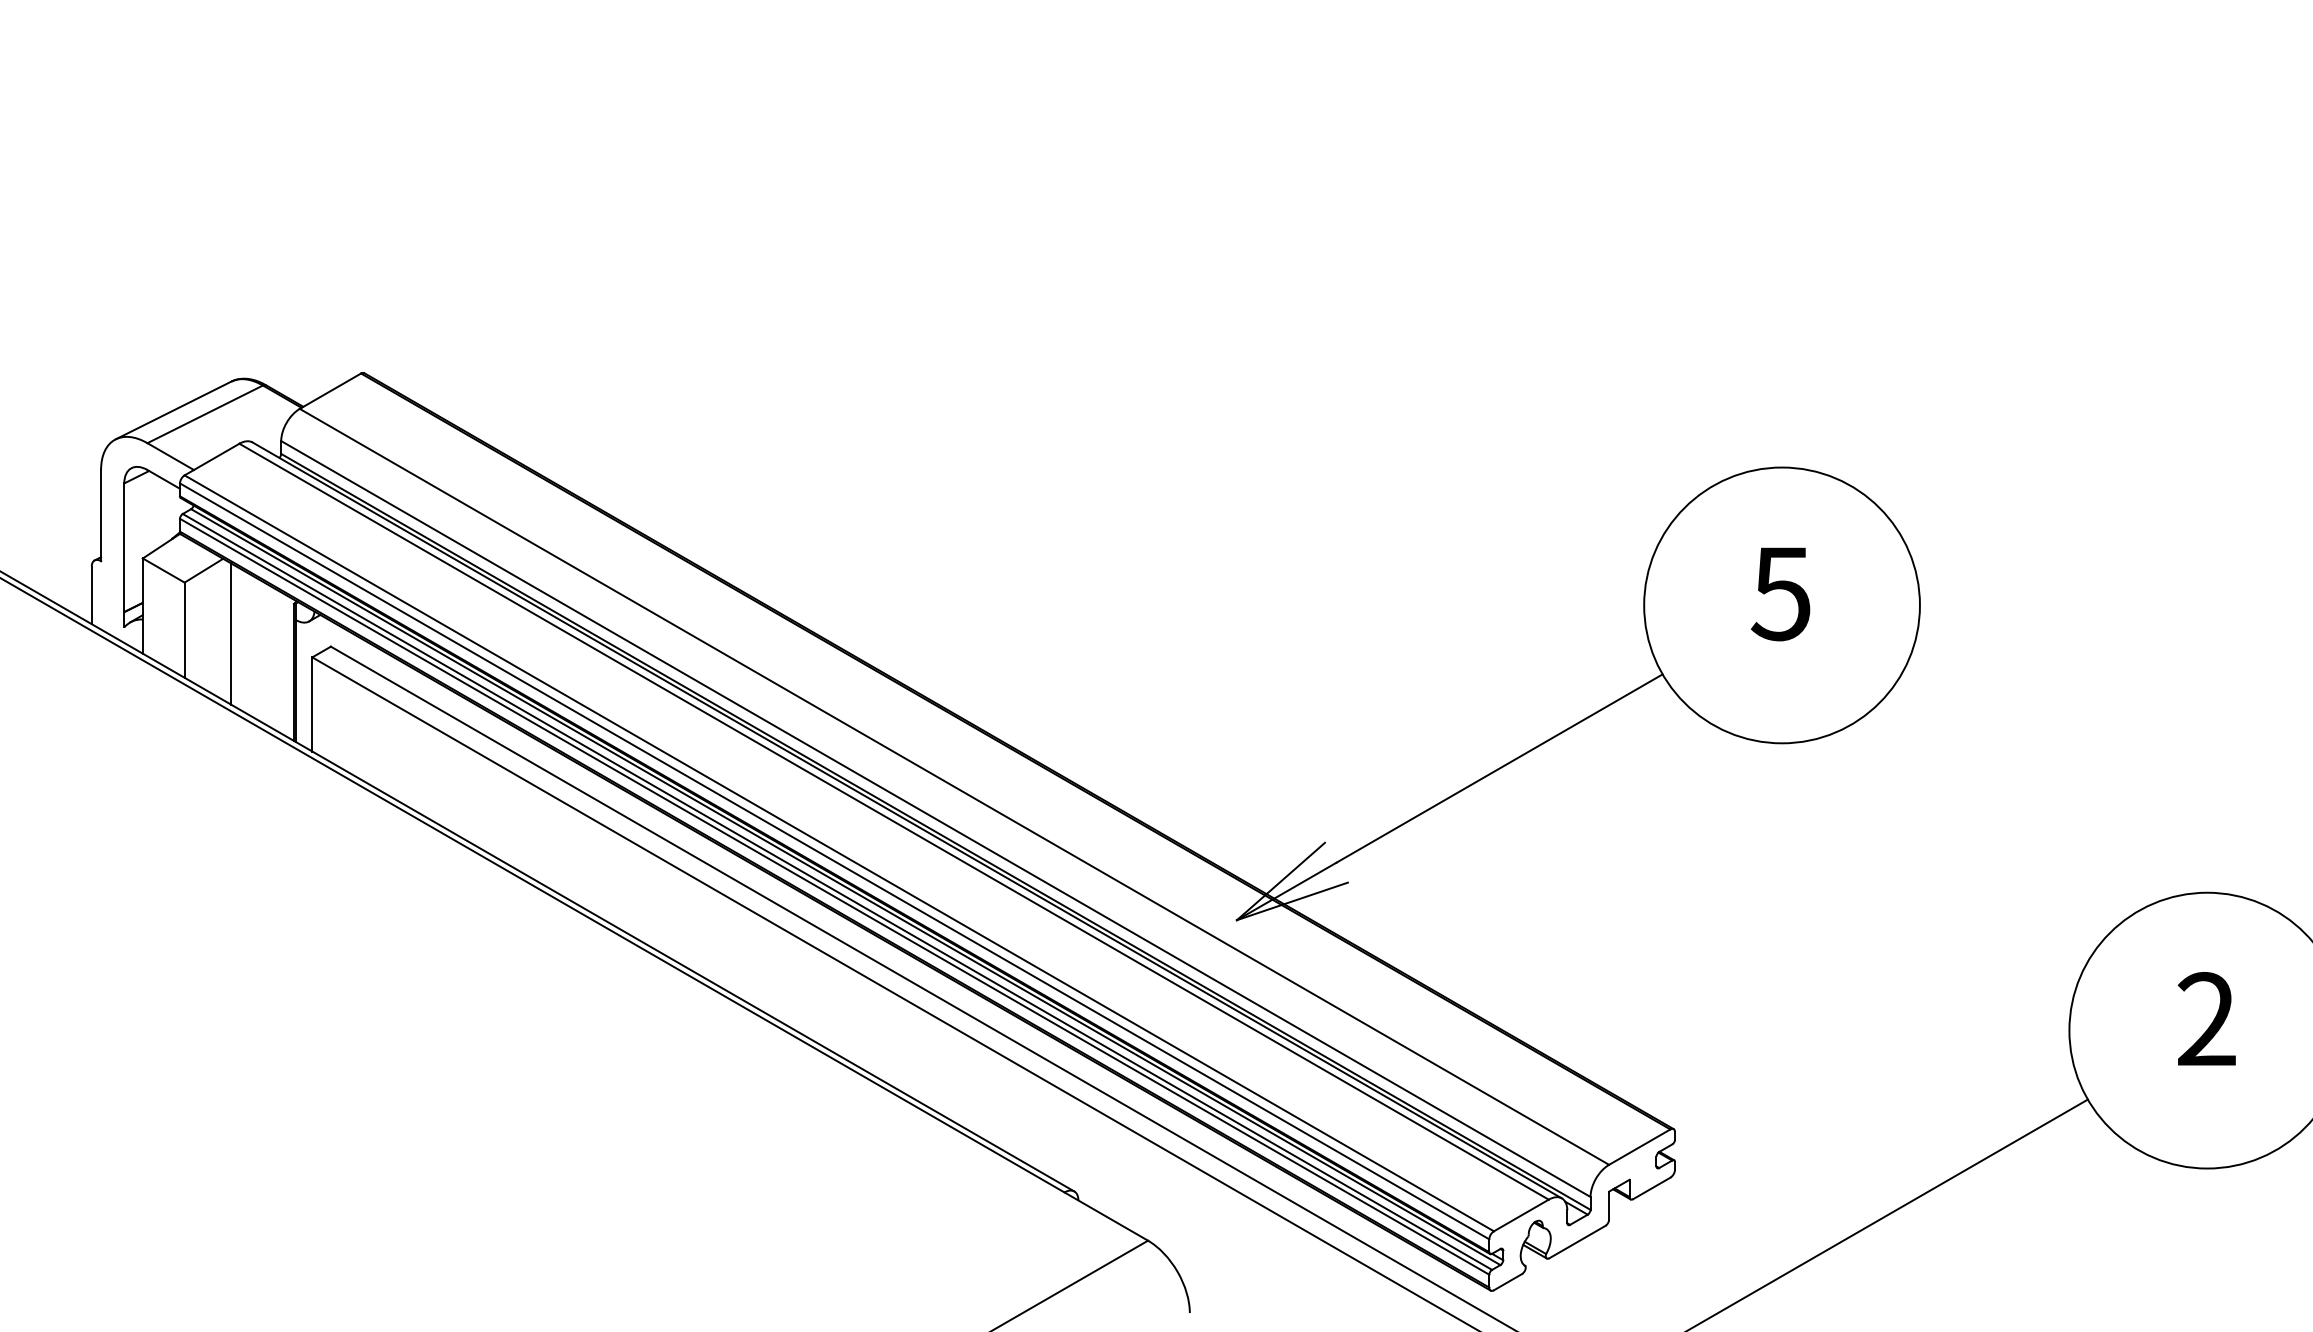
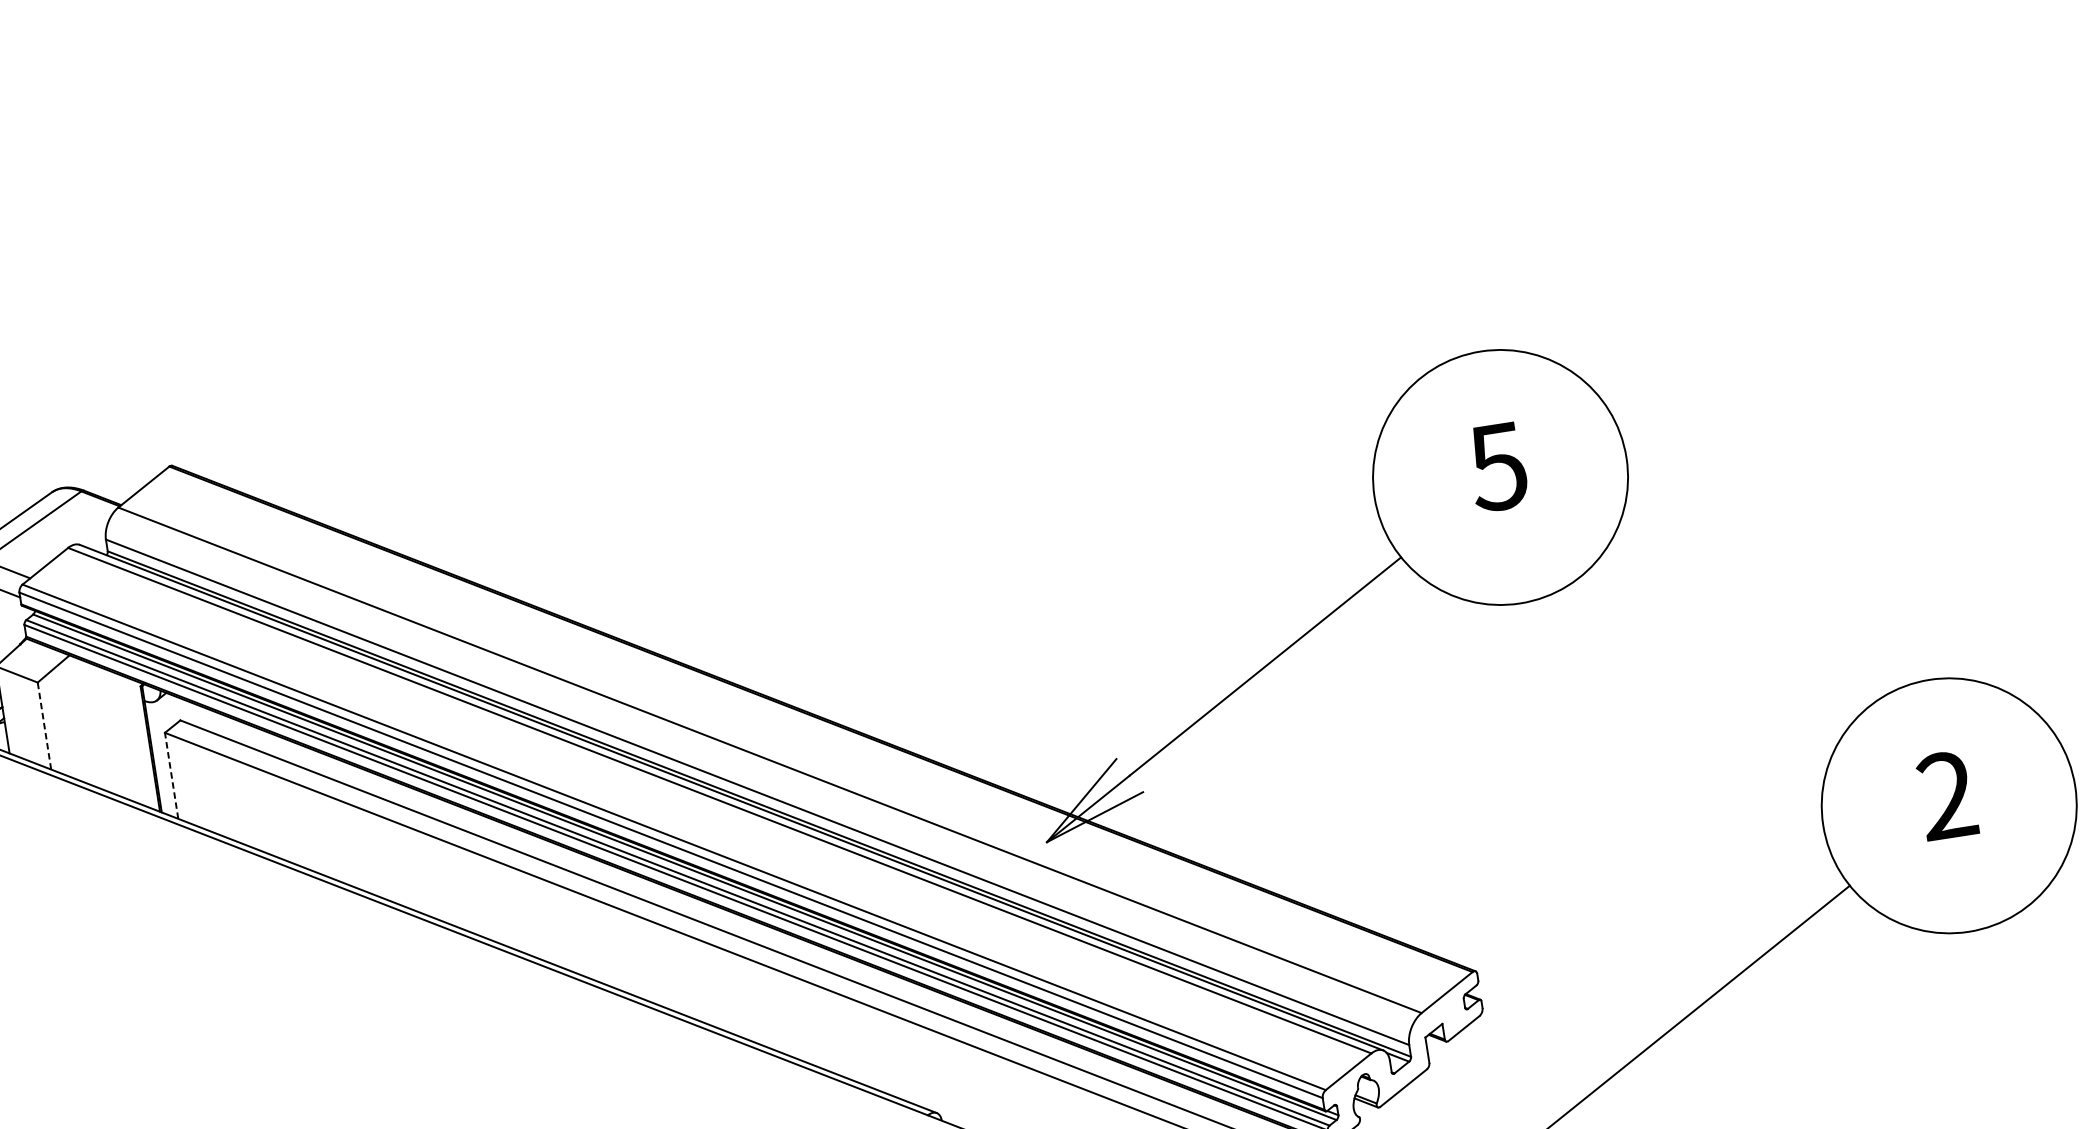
line: (184, 630) -> (44, 726), solid -> dashed
line: (231, 633) -> (87, 722), removed
line: (312, 703) -> (171, 774), solid -> dashed

